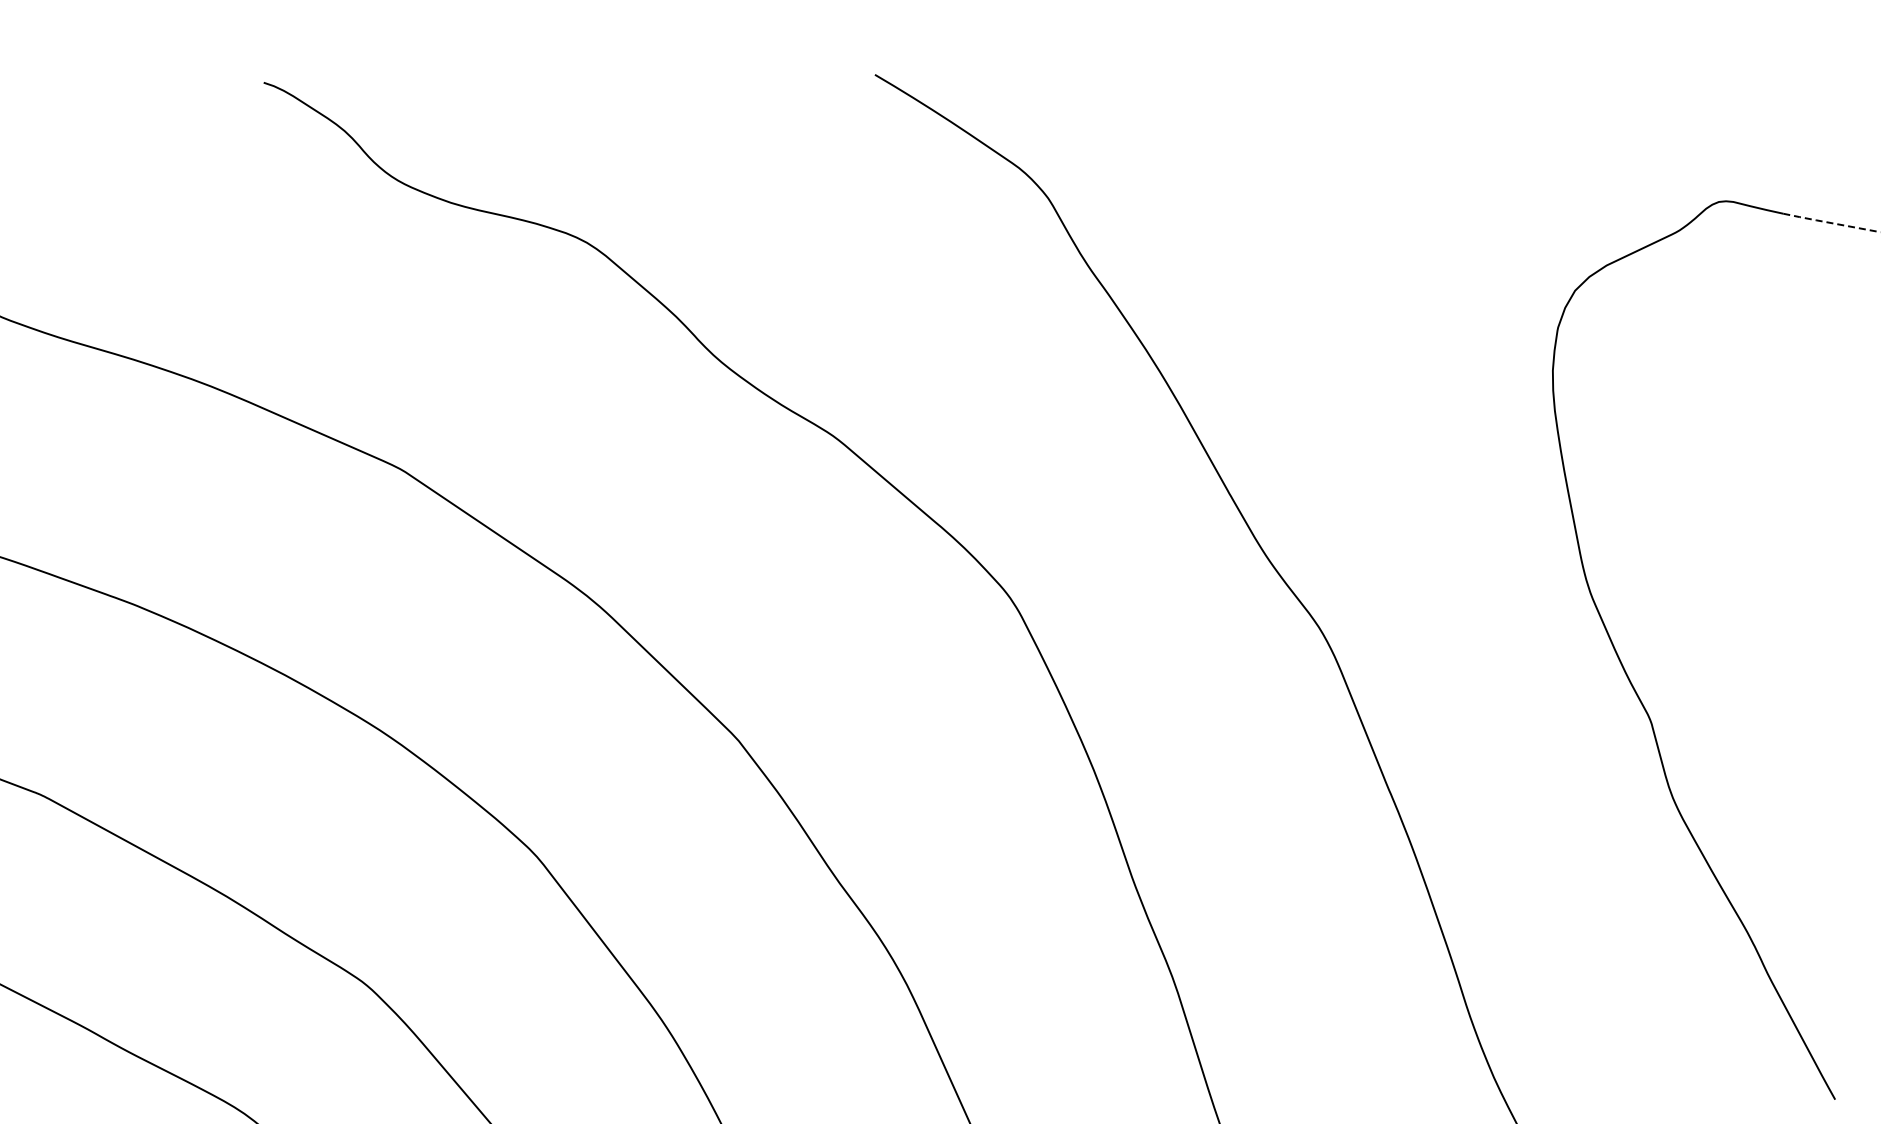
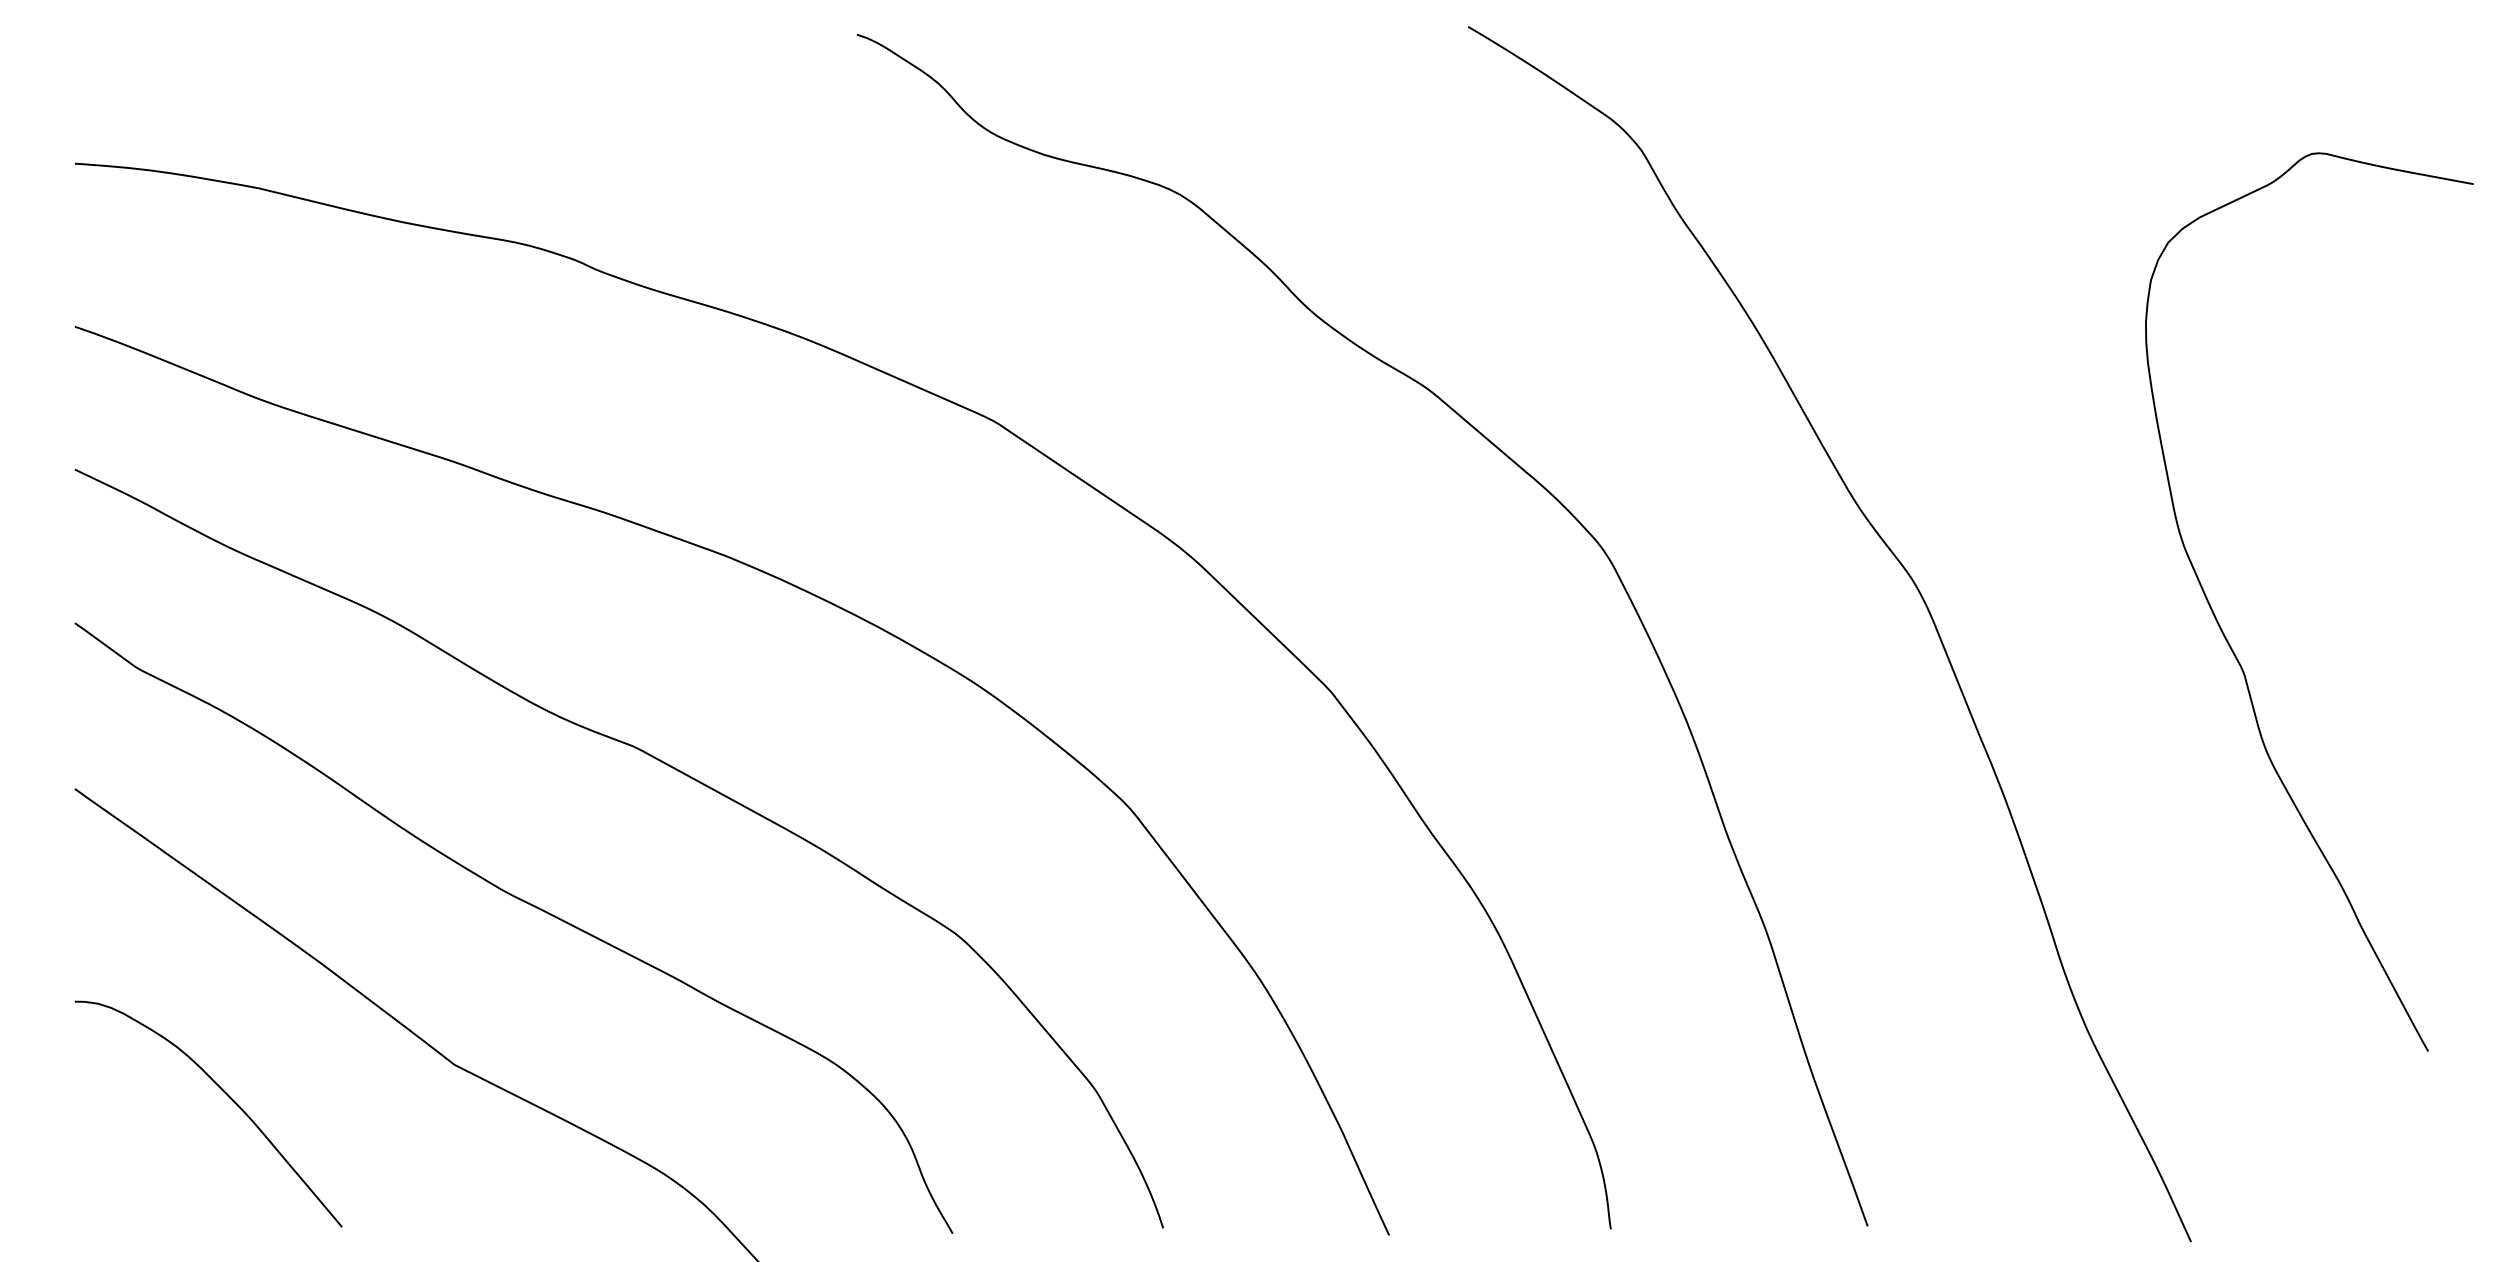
line: (1830, 222) -> (2423, 174), dashed -> solid

